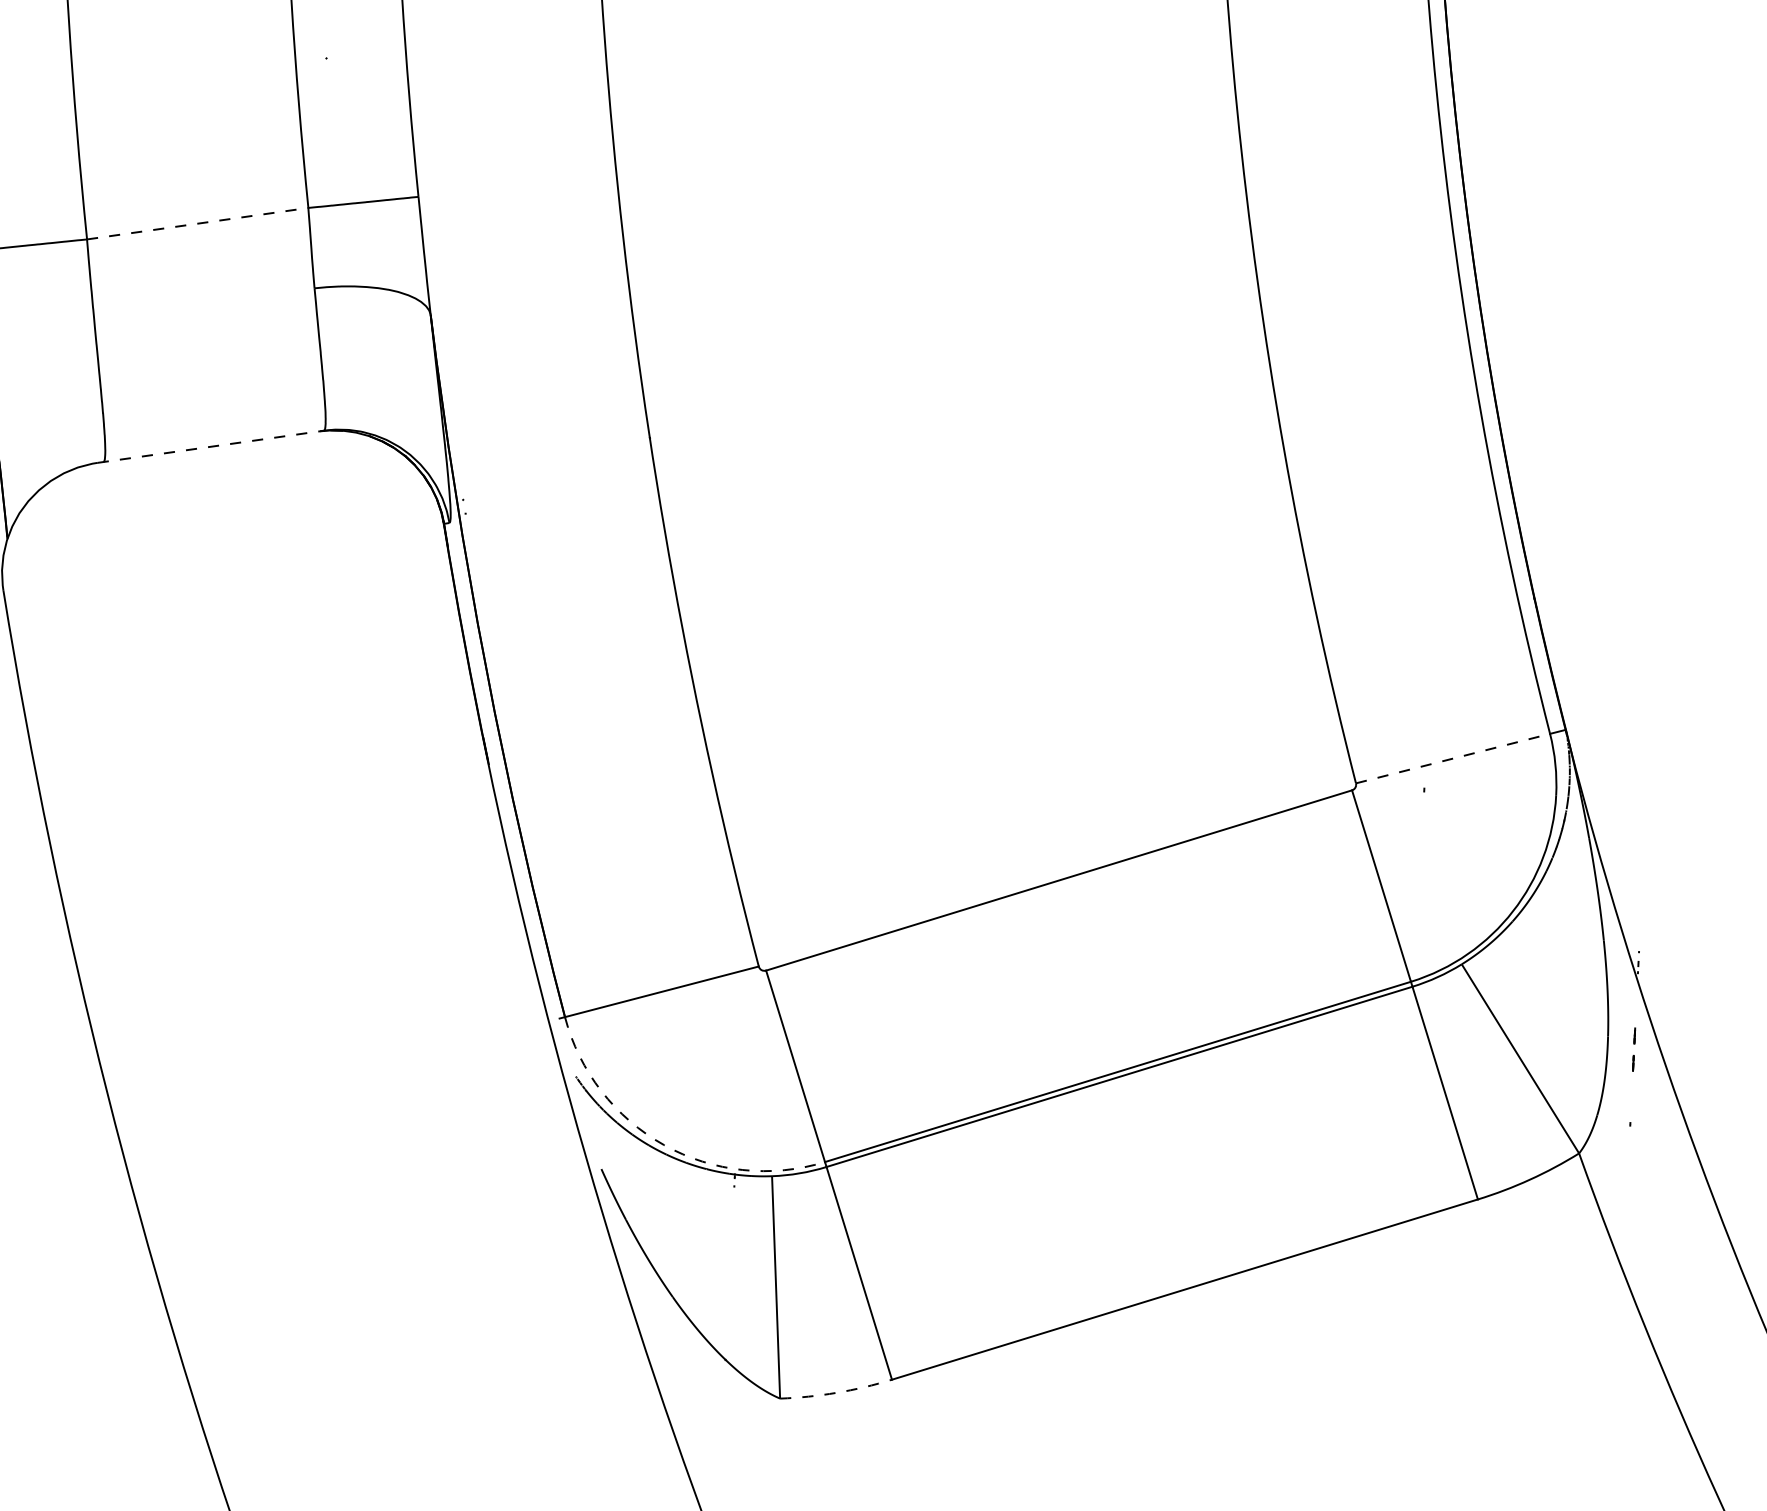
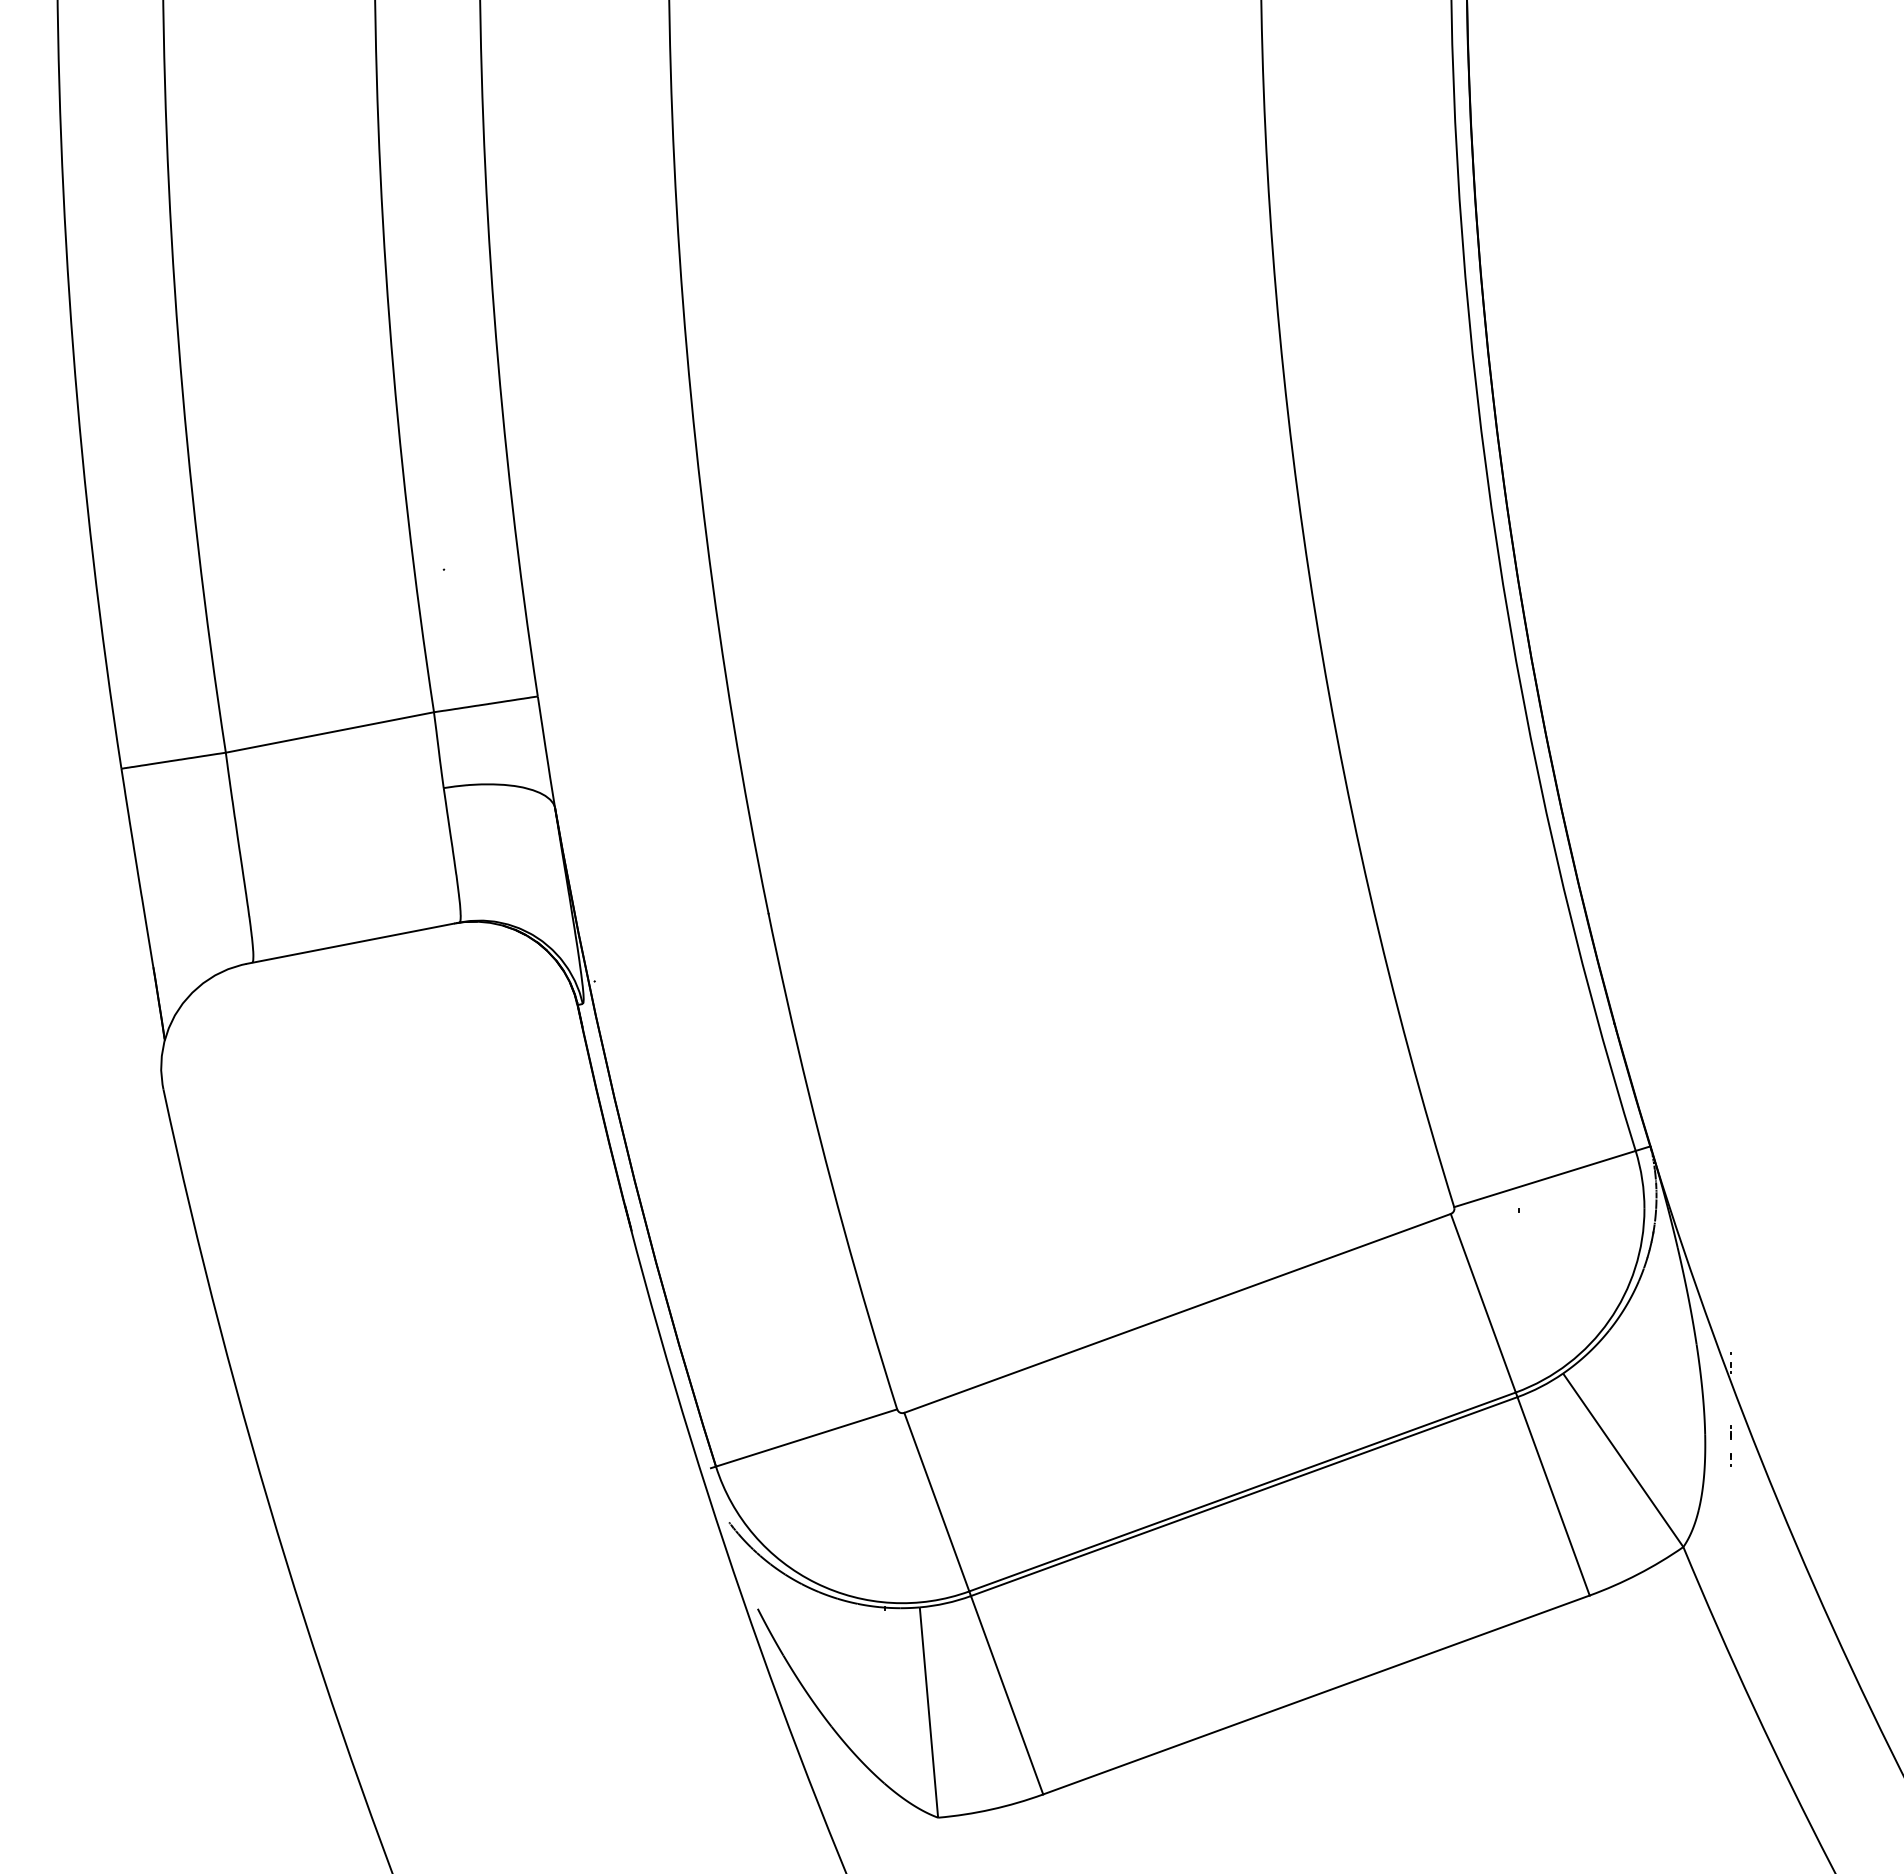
line: (198, 223) -> (330, 732), dashed -> solid
line: (208, 446) -> (350, 943), dashed -> solid
line: (1453, 758) -> (1545, 1178), dashed -> solid
arc: (664, 1145) -> (816, 1583), dashed -> solid
arc: (836, 1392) -> (991, 1809), dashed -> solid

